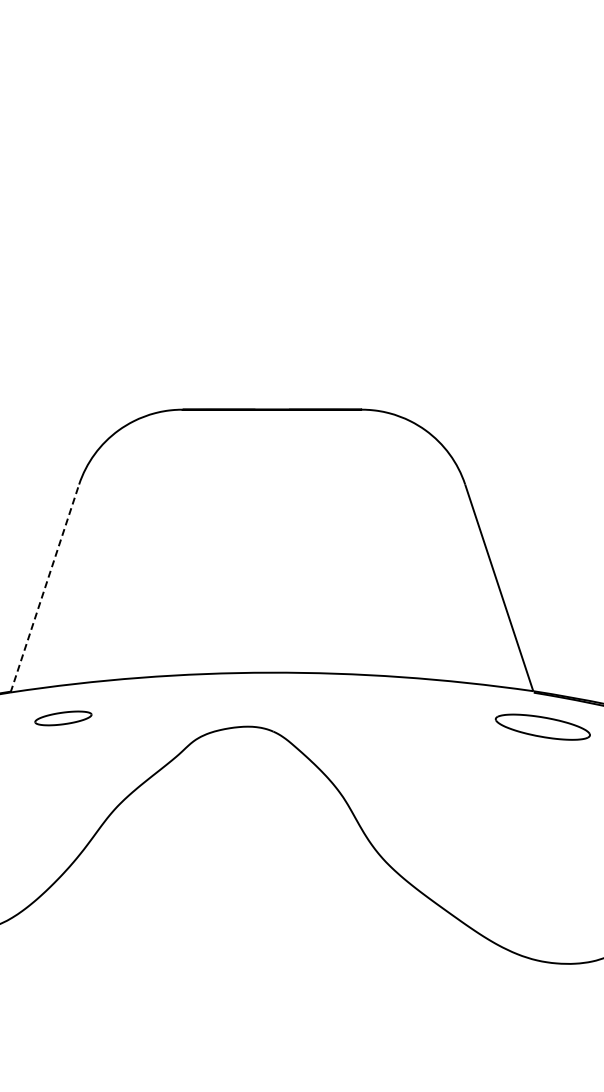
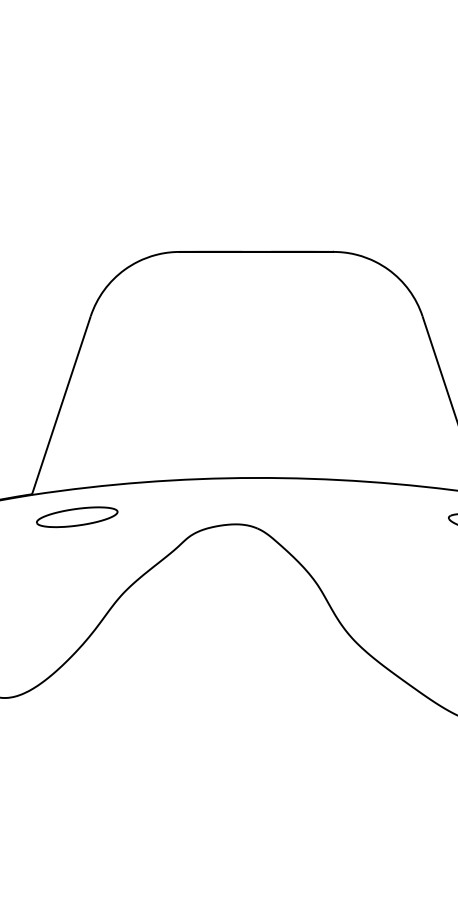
line: (45, 588) -> (61, 405), dashed -> solid
part: (63, 718) -> (77, 517), size x1.67

